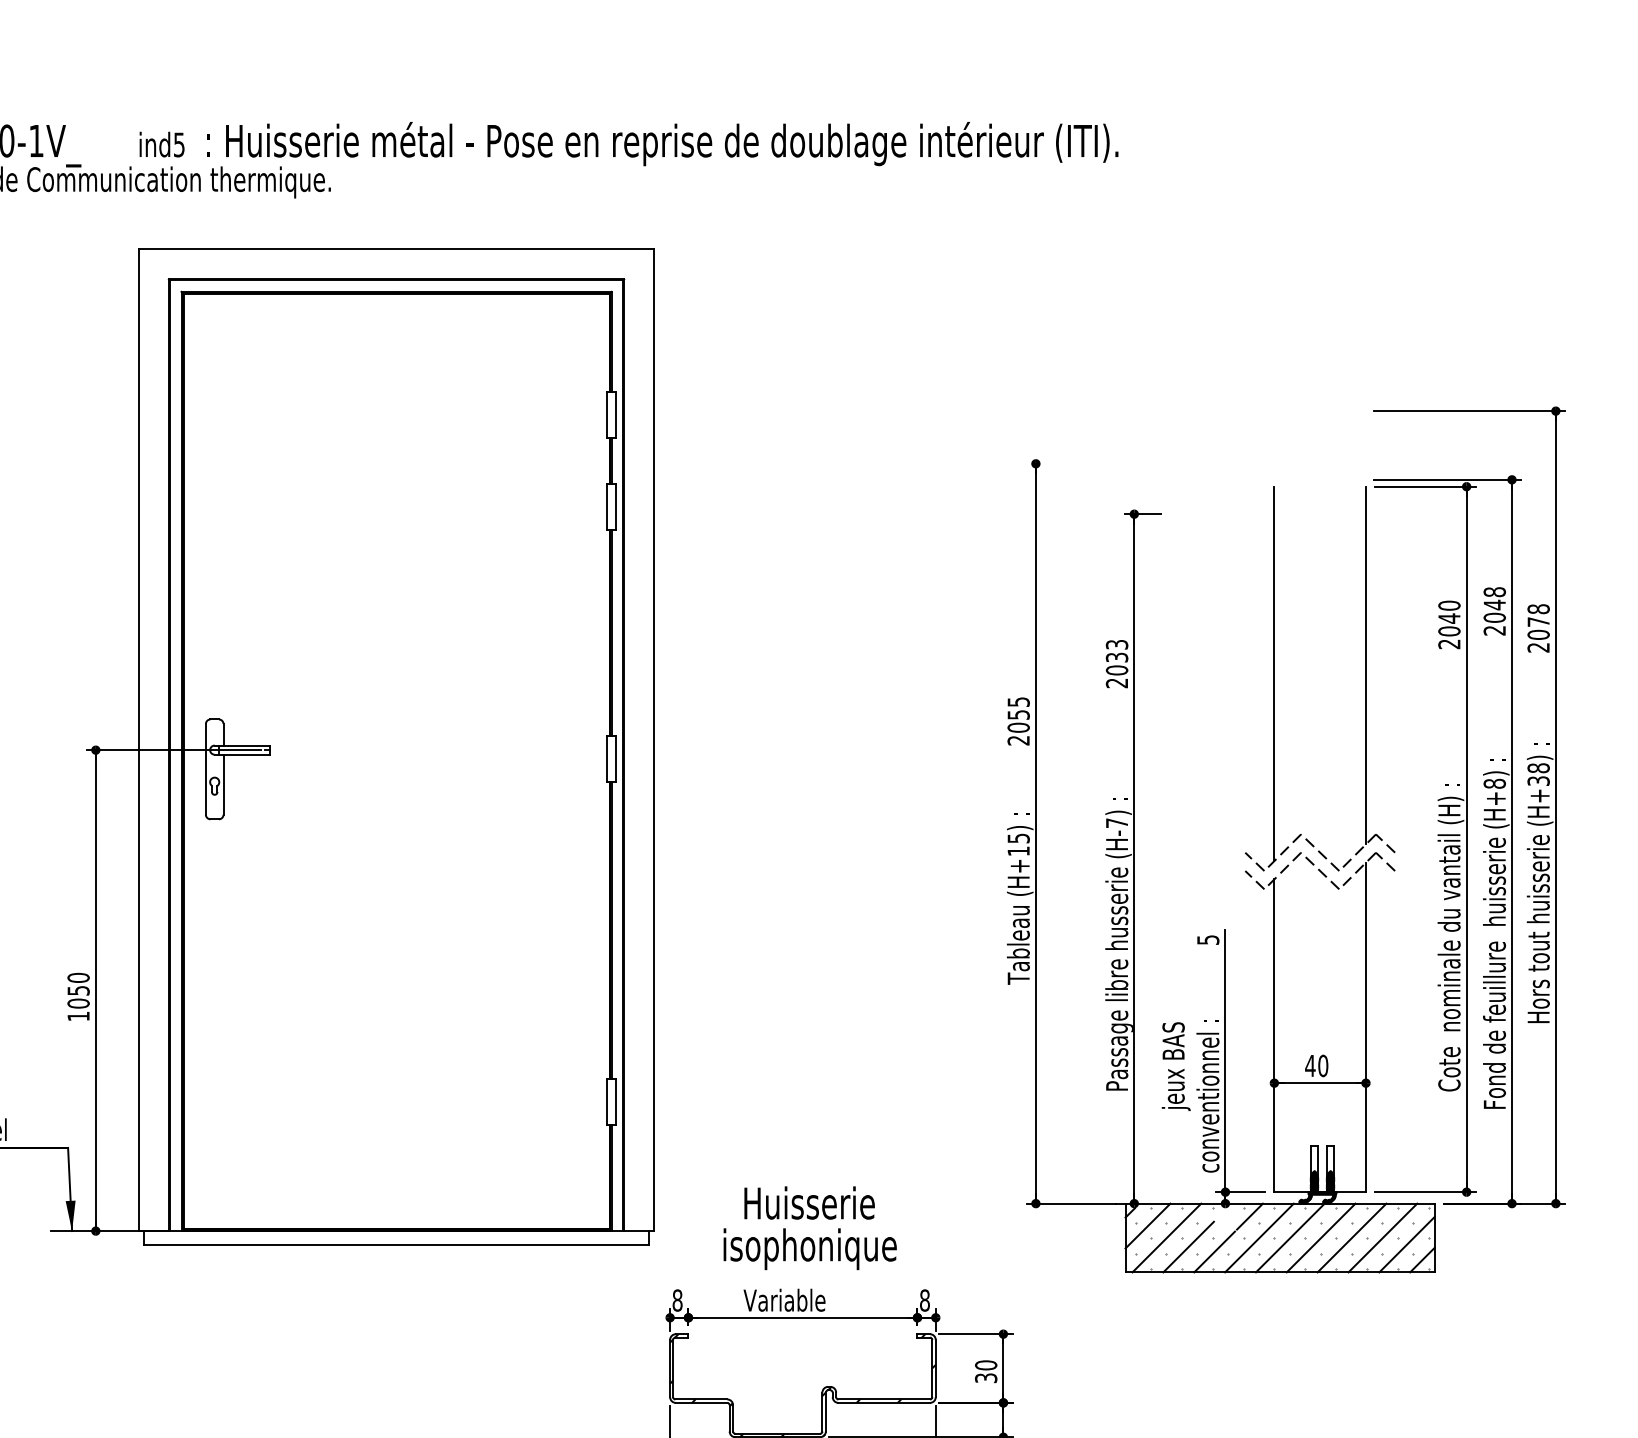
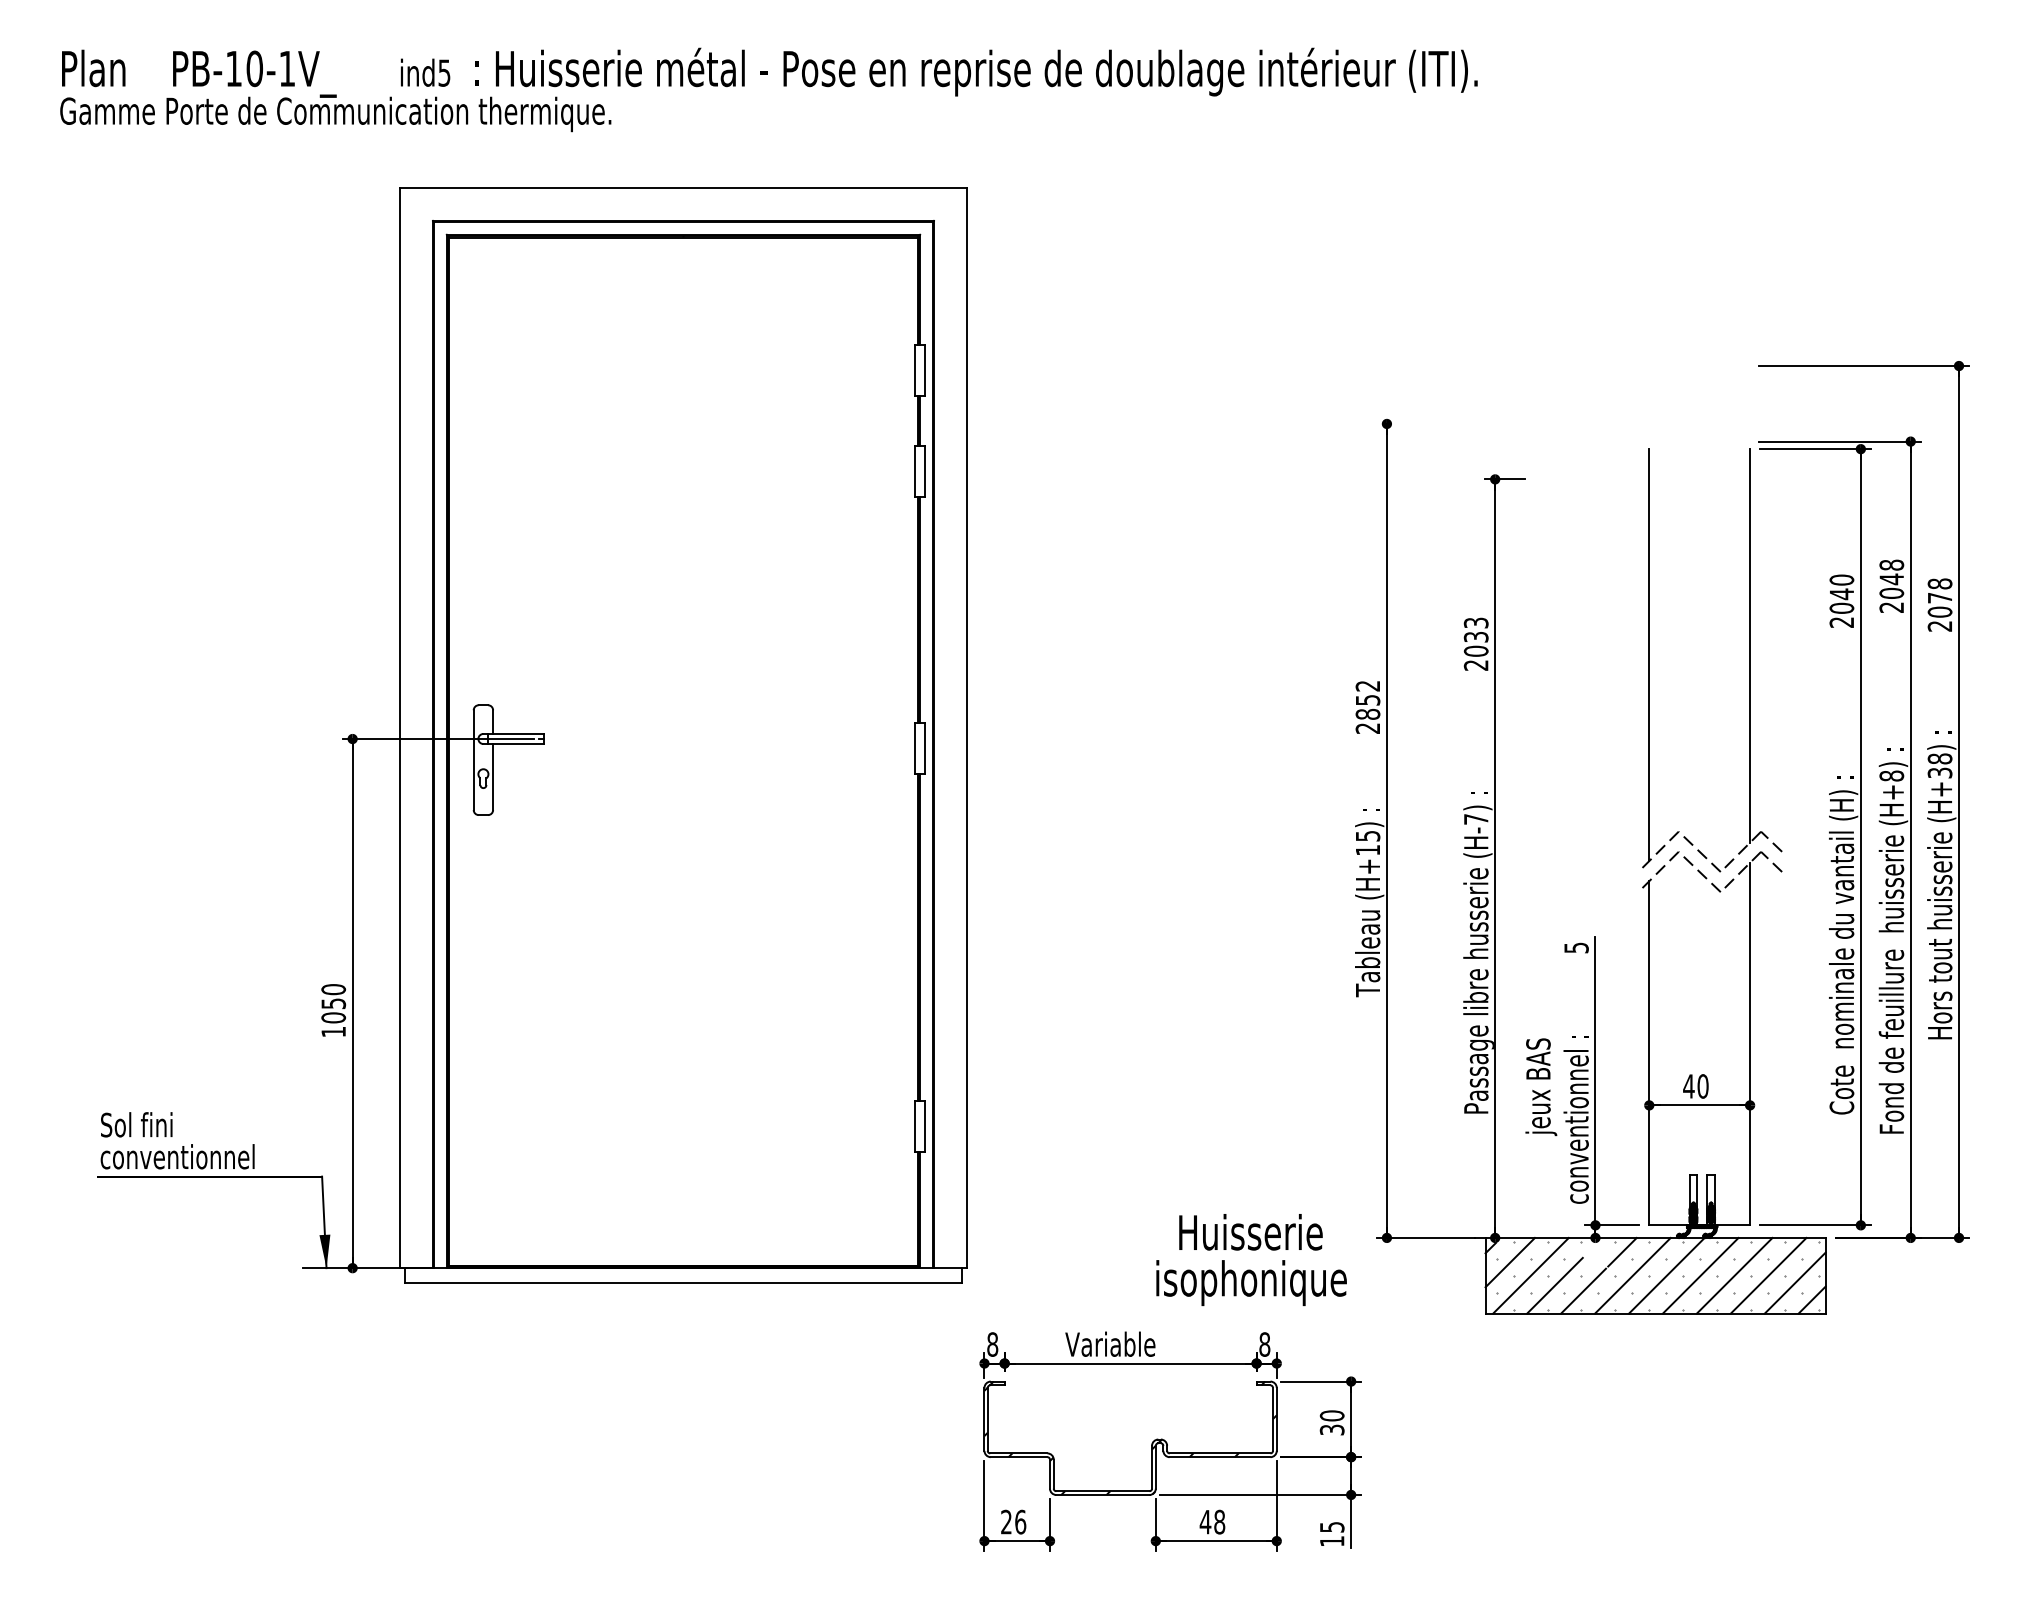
text: (1018, 715) -> (1367, 700), 2055 -> 2852
line: (1254, 861) -> (1627, 861), removed
line: (1254, 880) -> (1627, 882), removed
text: (810, 1227) -> (1251, 1259), moved

